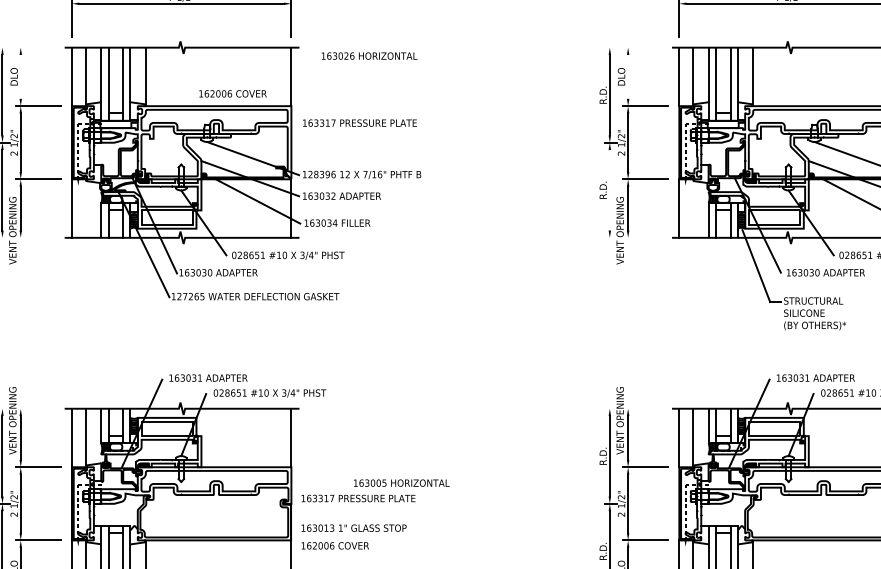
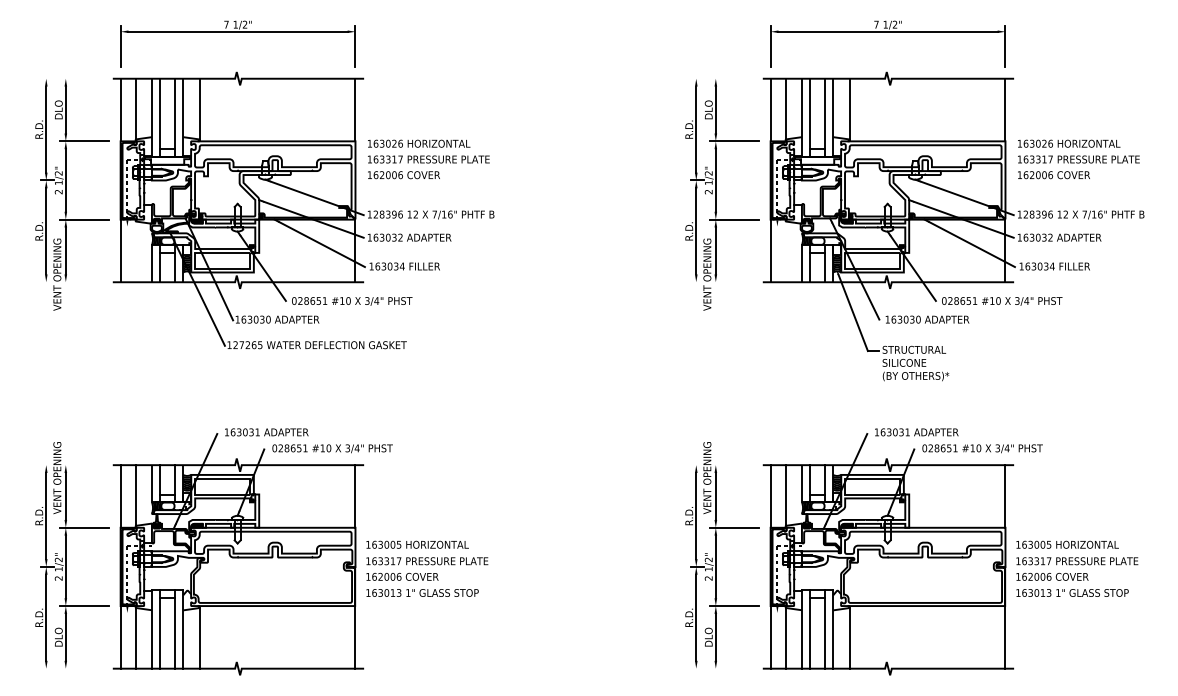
text: (369, 55) -> (419, 143), moved
line: (20, 76) -> (65, 109), added
line: (627, 76) -> (715, 109), added
text: (232, 94) -> (403, 175), moved
line: (610, 190) -> (696, 231), added
text: (401, 482) -> (417, 544), moved
text: (335, 545) -> (402, 576), moved

